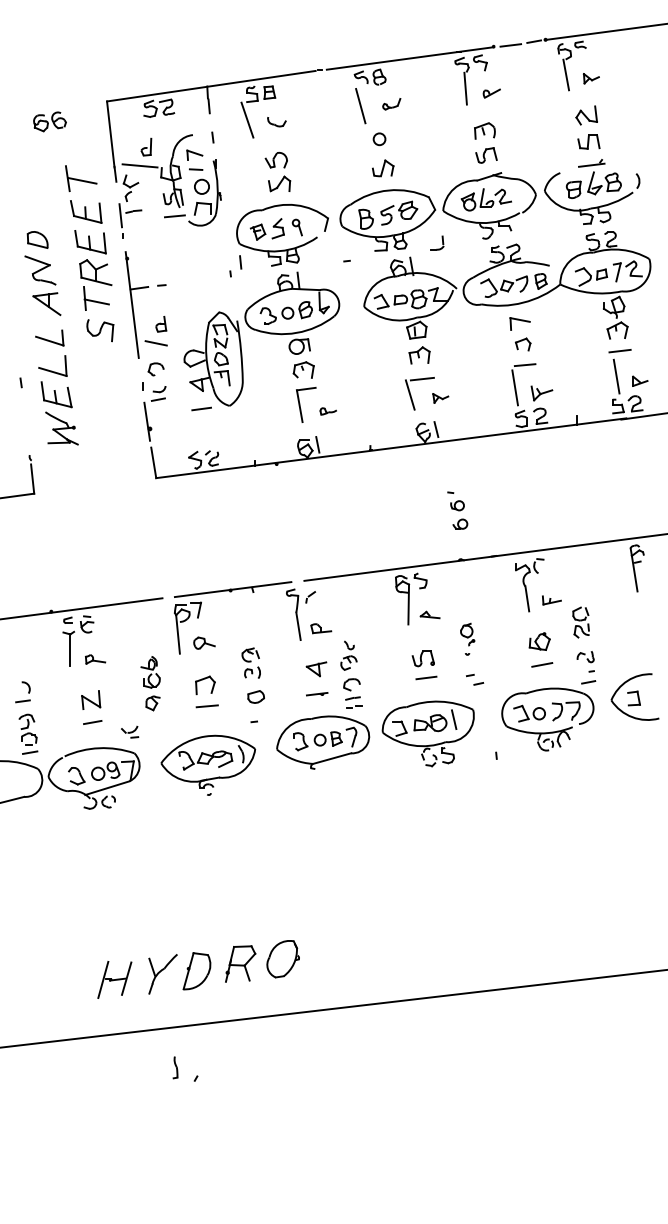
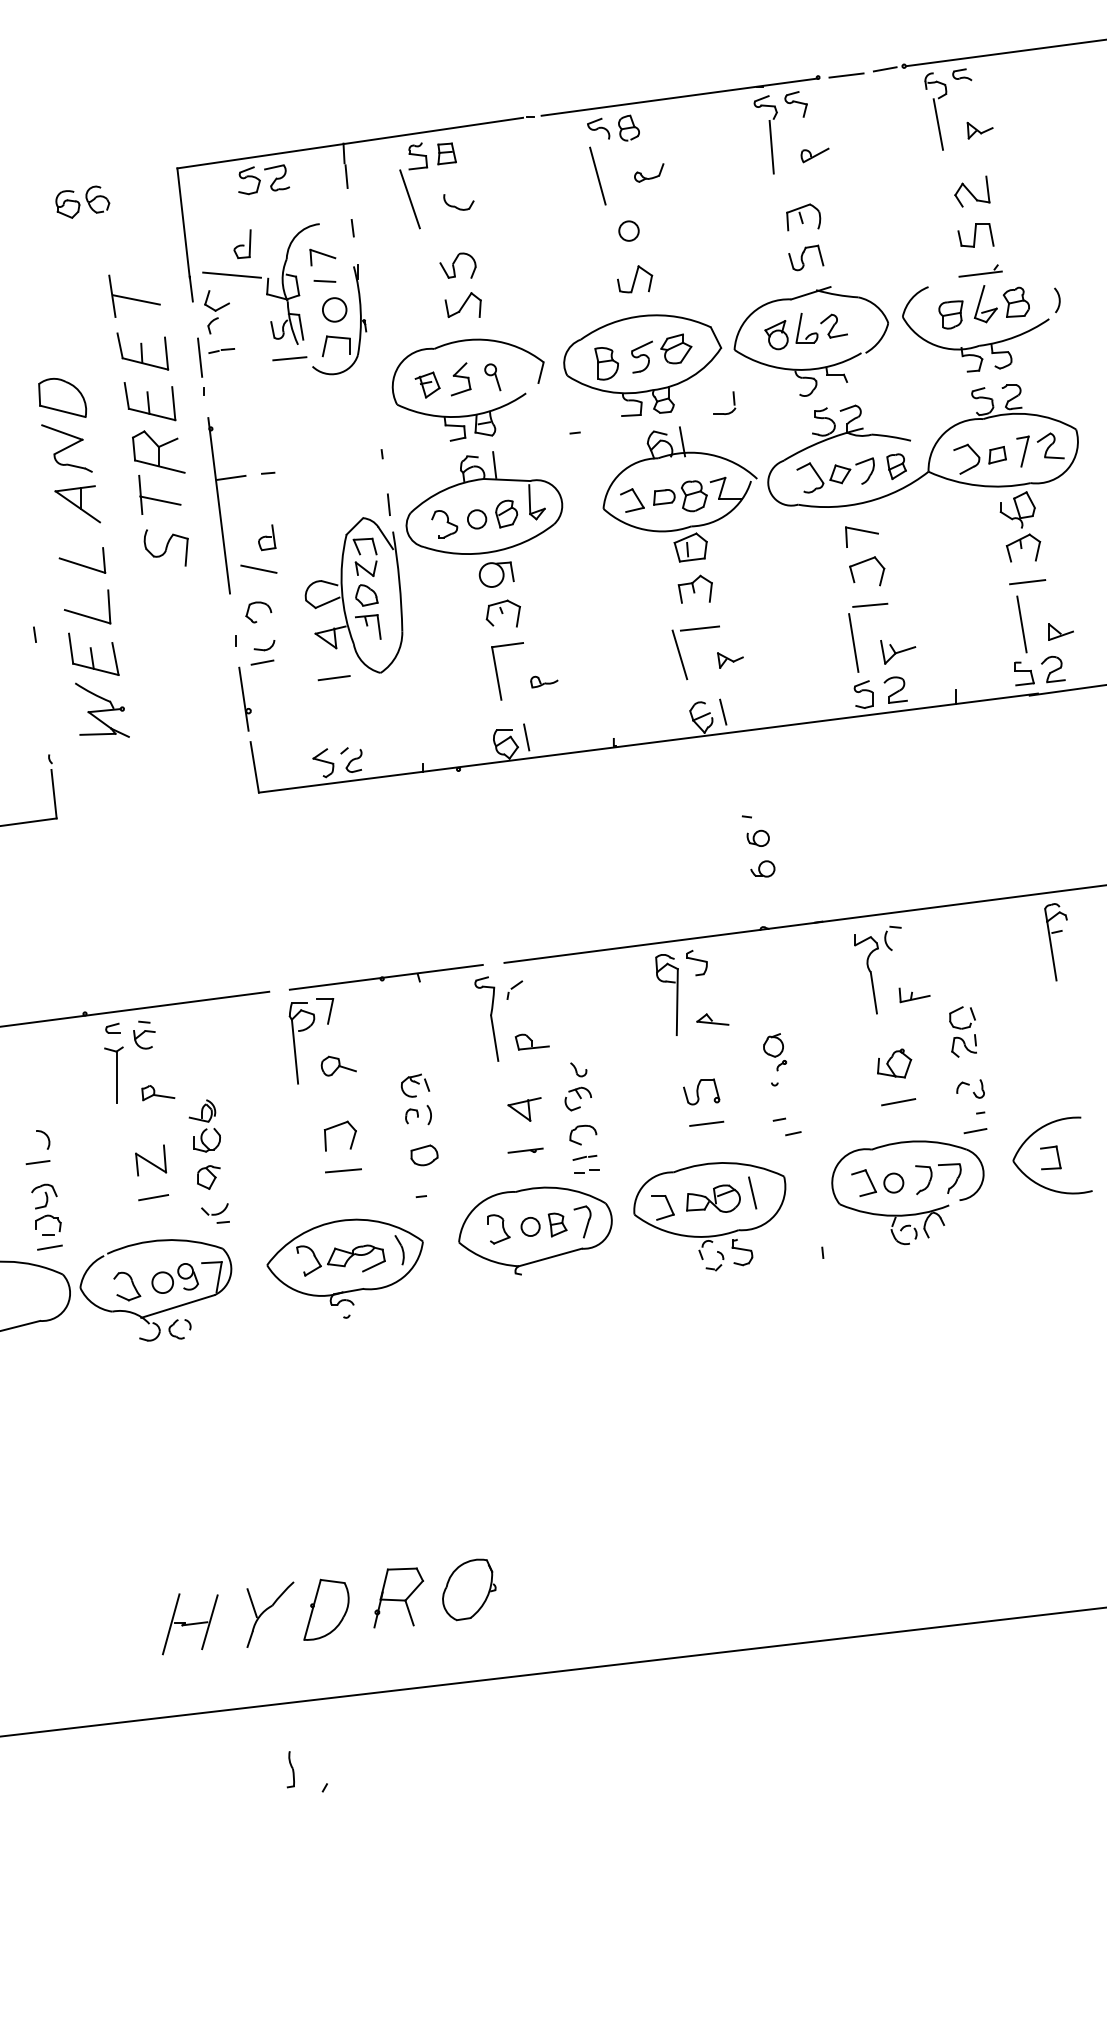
part: (37, 239) -> (62, 397), size x1.43
line: (240, 262) -> (388, 504), moved
part: (522, 344) -> (865, 571), size x1.43
part: (150, 683) -> (204, 1144), moved

